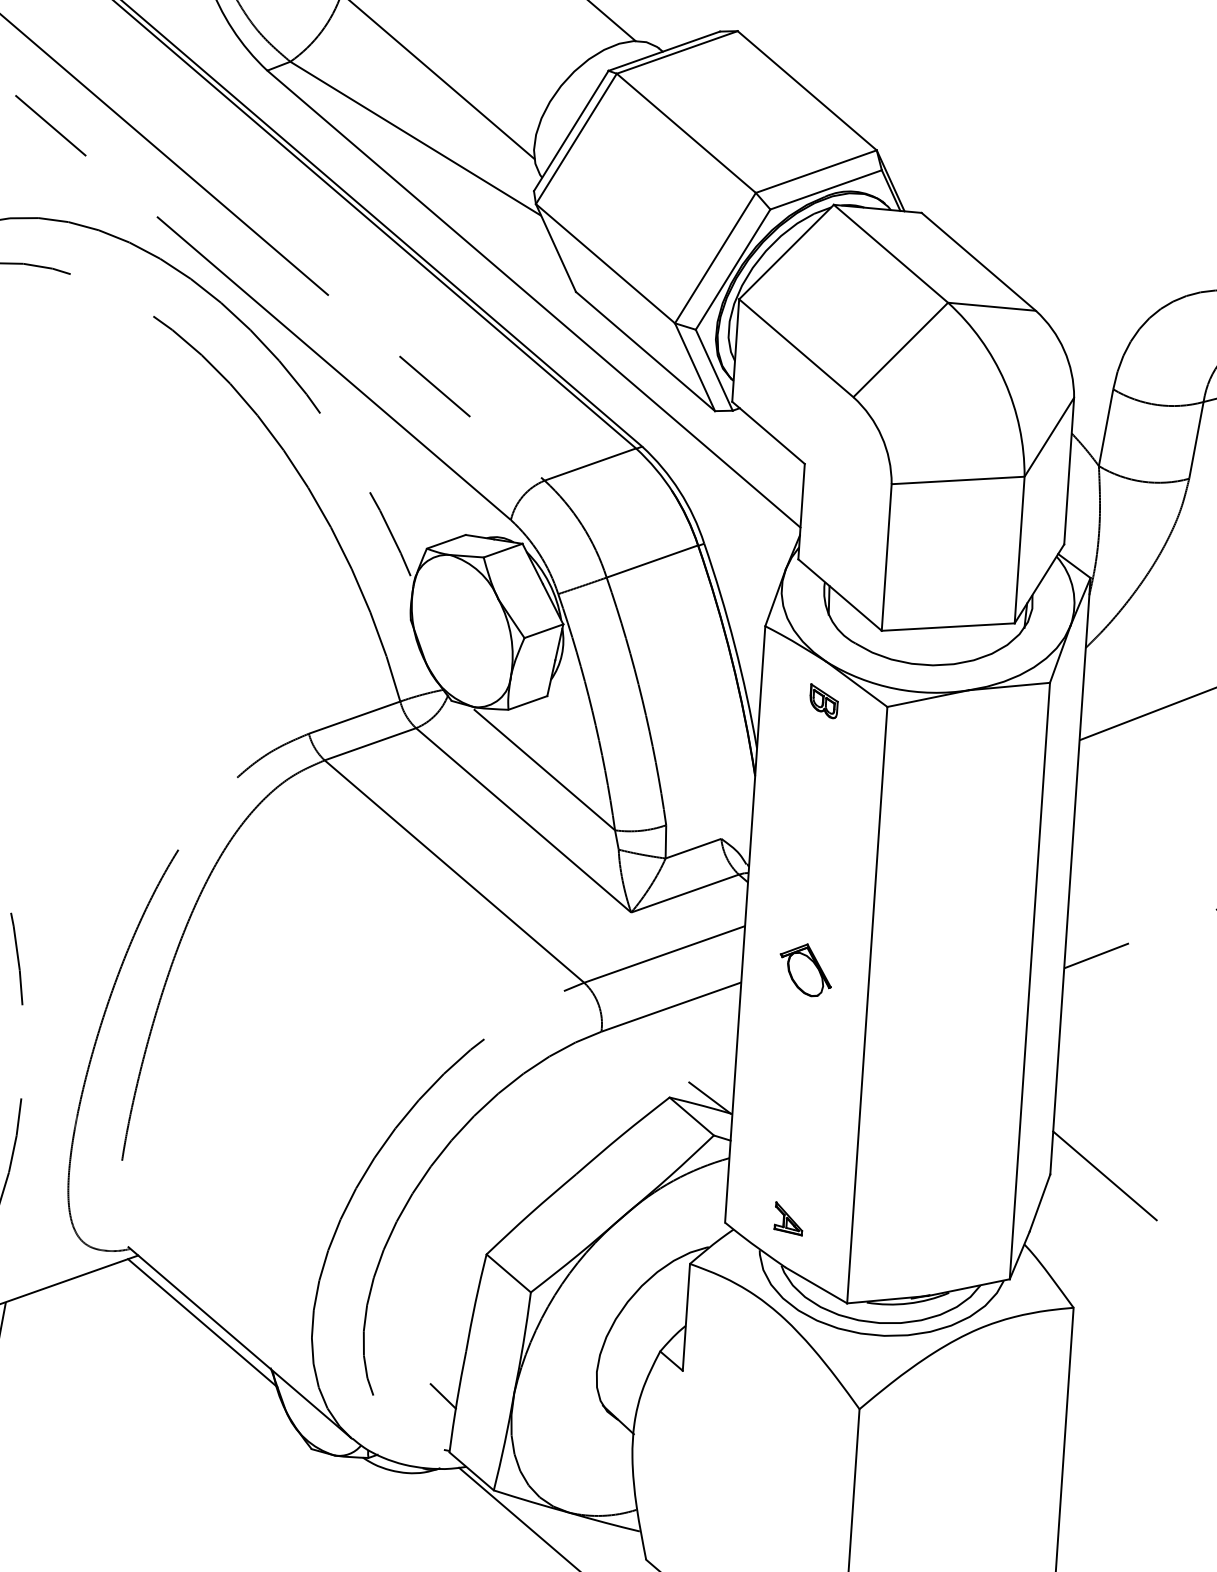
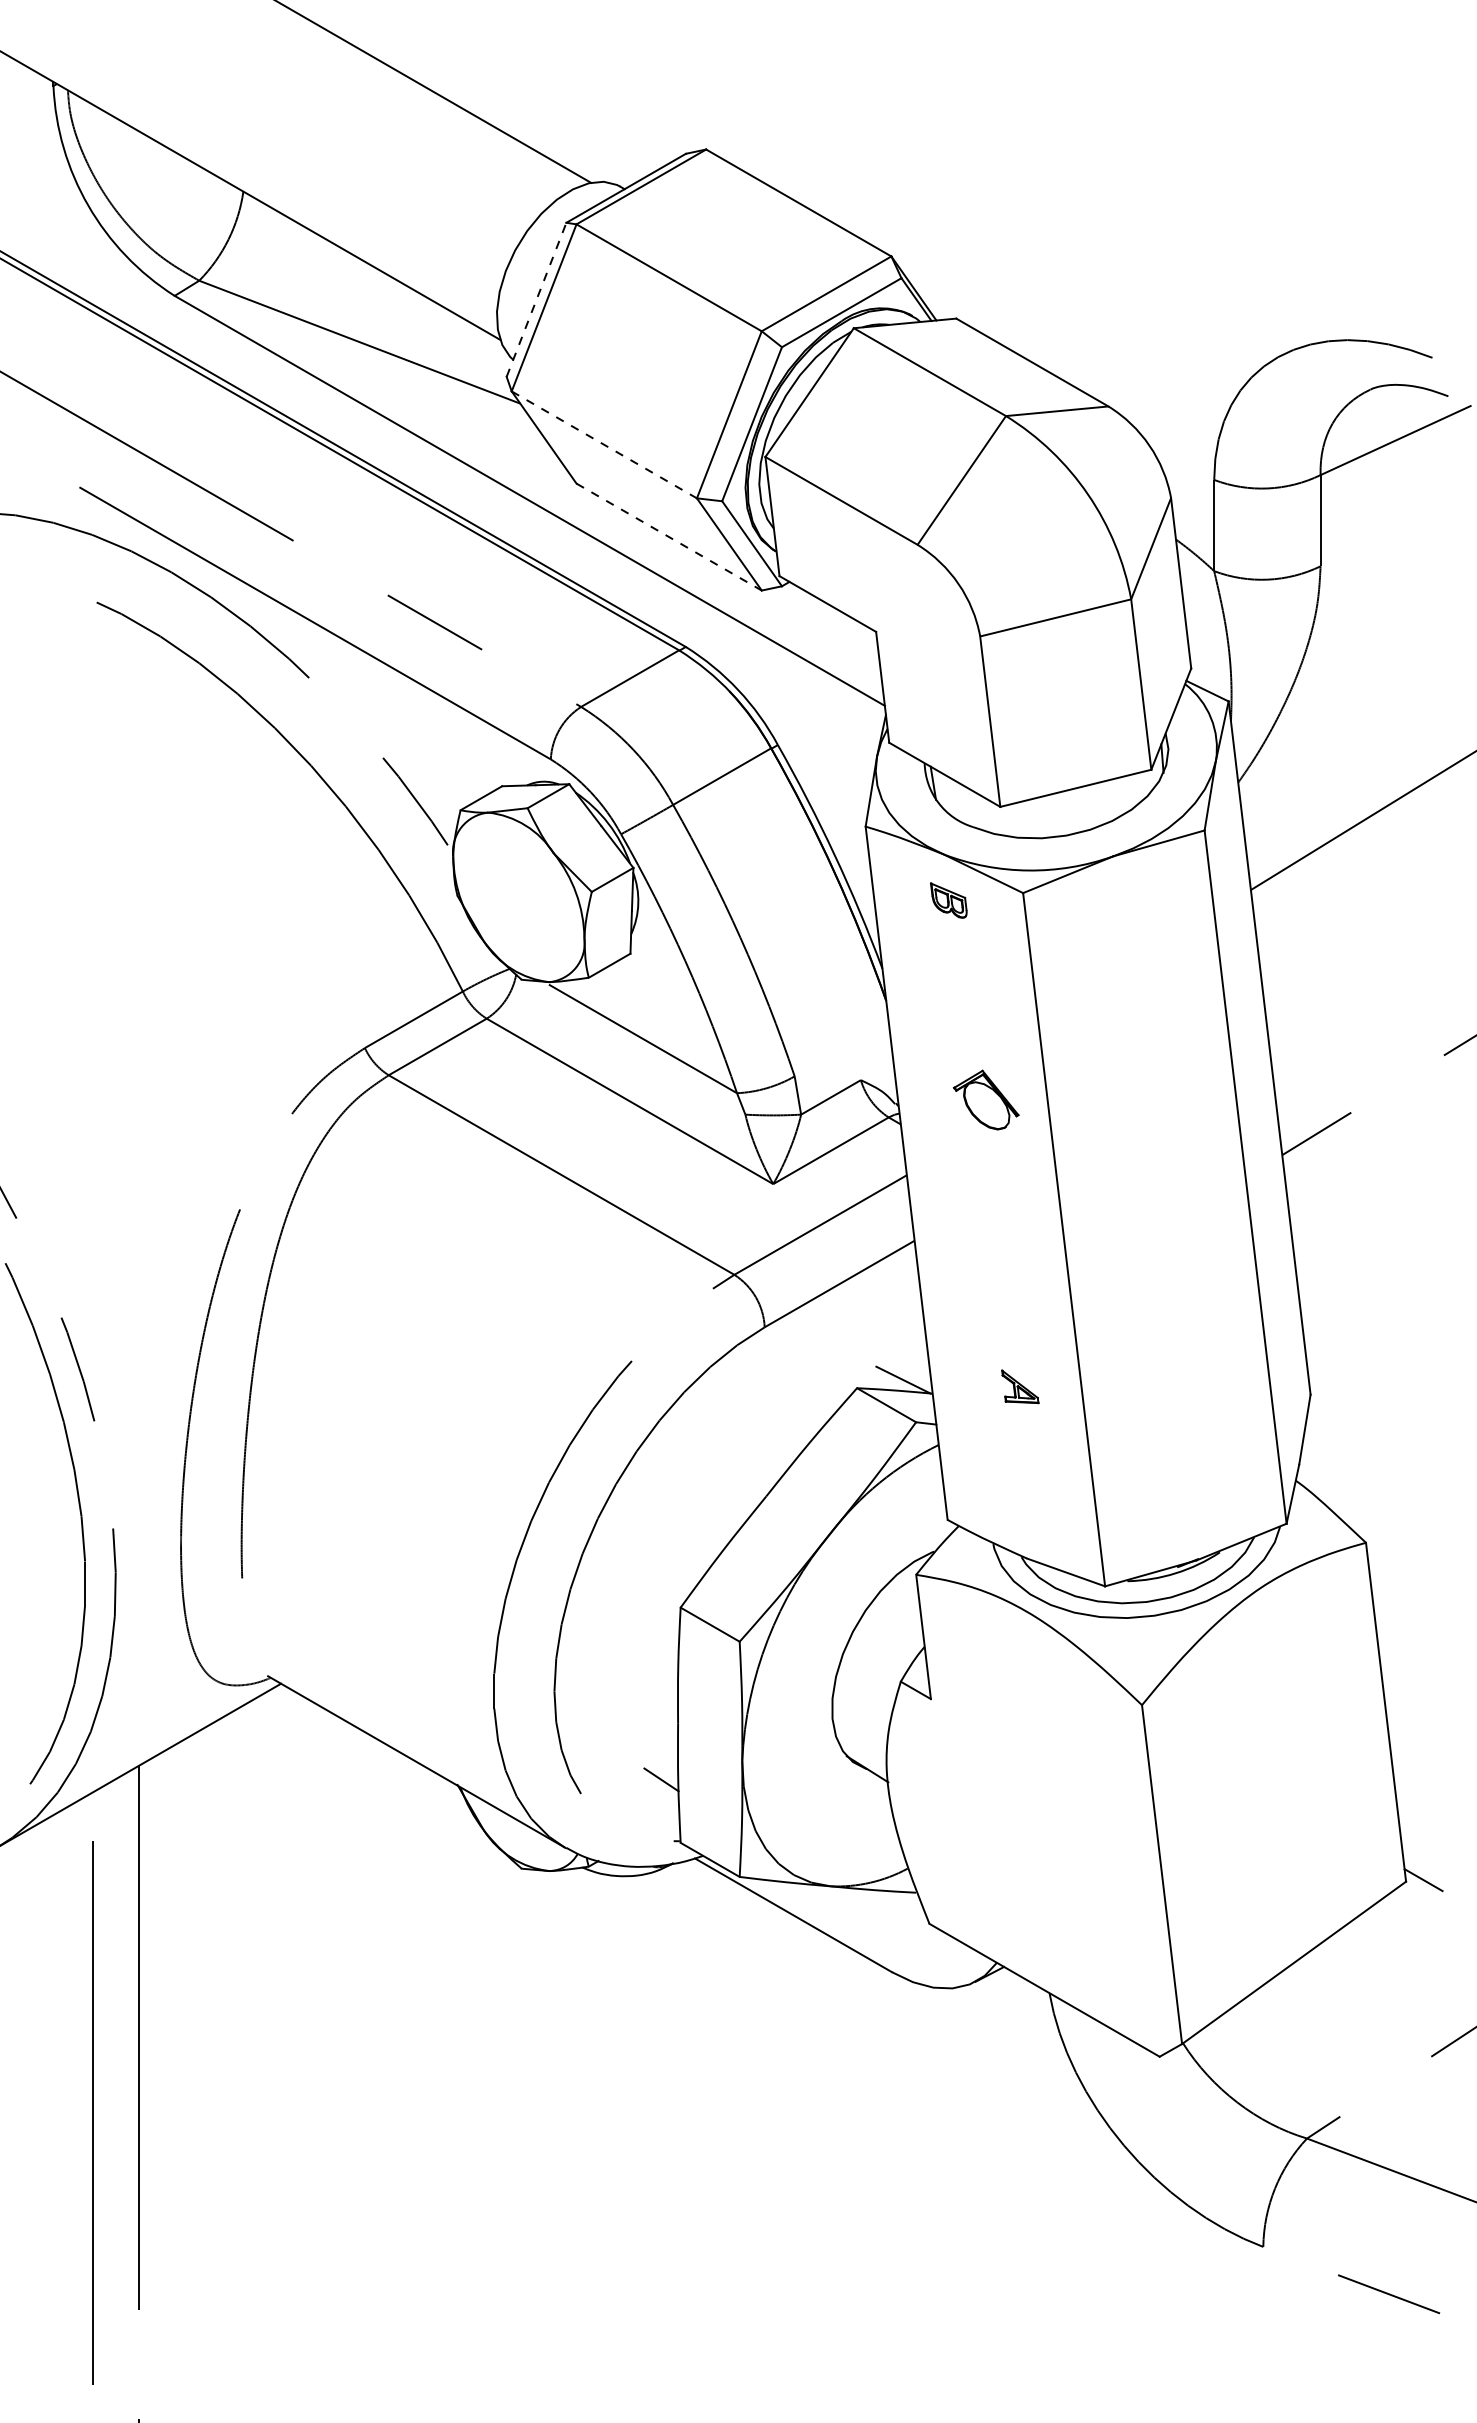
line: (571, 130) -> (536, 299), solid -> dashed
line: (605, 263) -> (604, 444), solid -> dashed
line: (645, 351) -> (669, 537), solid -> dashed
part: (805, 969) -> (985, 1099), moved
line: (1104, 1175) -> (1373, 1384), removed
part: (789, 1218) -> (1020, 1386), moved
line: (202, 1323) -> (369, 1747), removed

